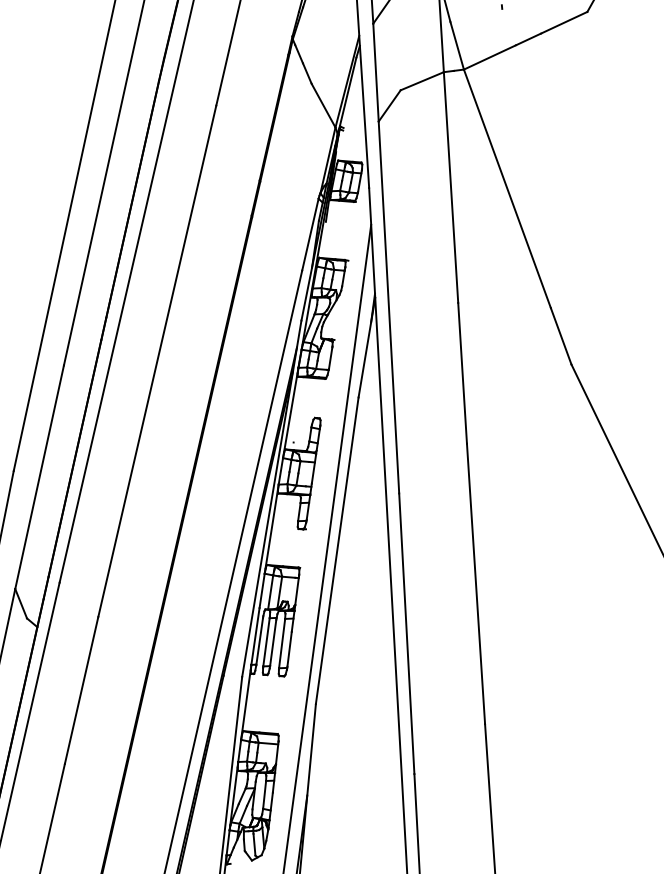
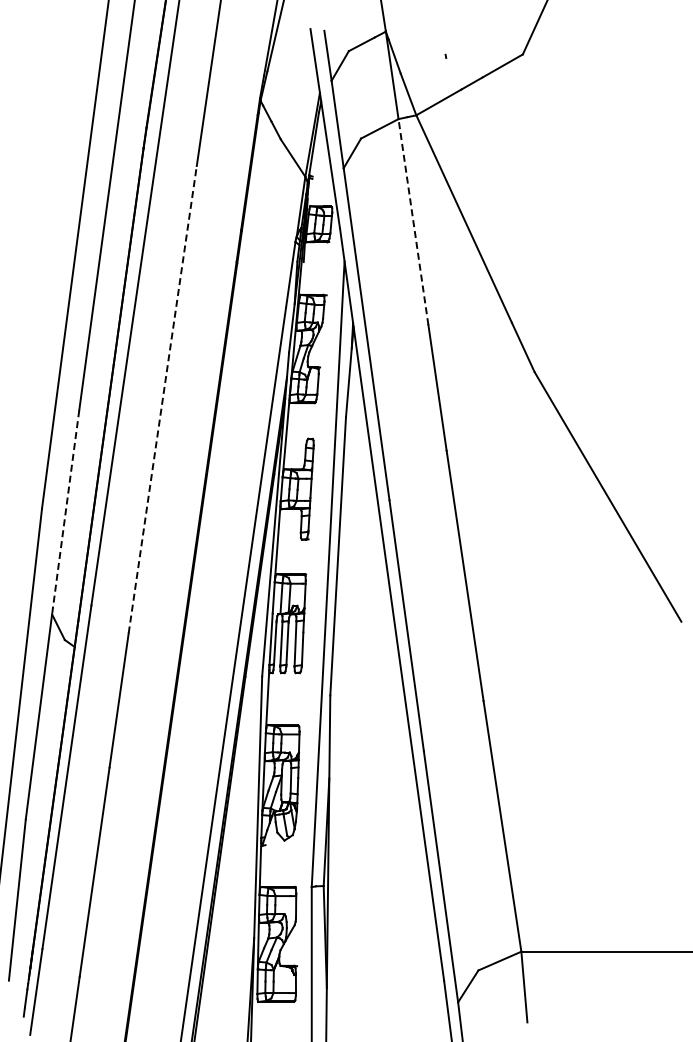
line: (451, 186) -> (413, 221), solid -> dashed
line: (157, 361) -> (162, 399), solid -> dashed
line: (39, 477) -> (65, 512), solid -> dashed

